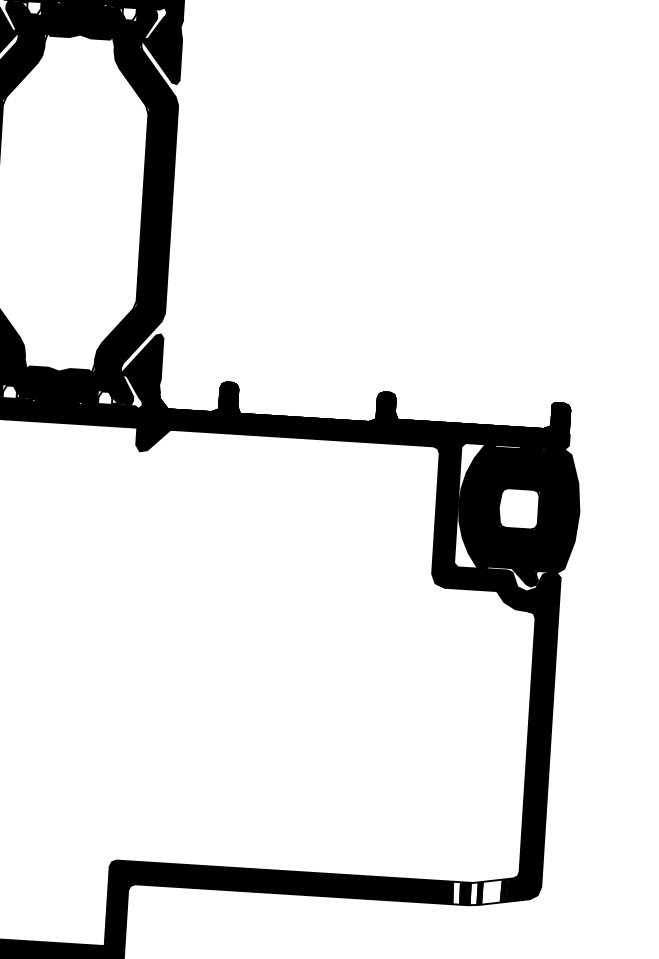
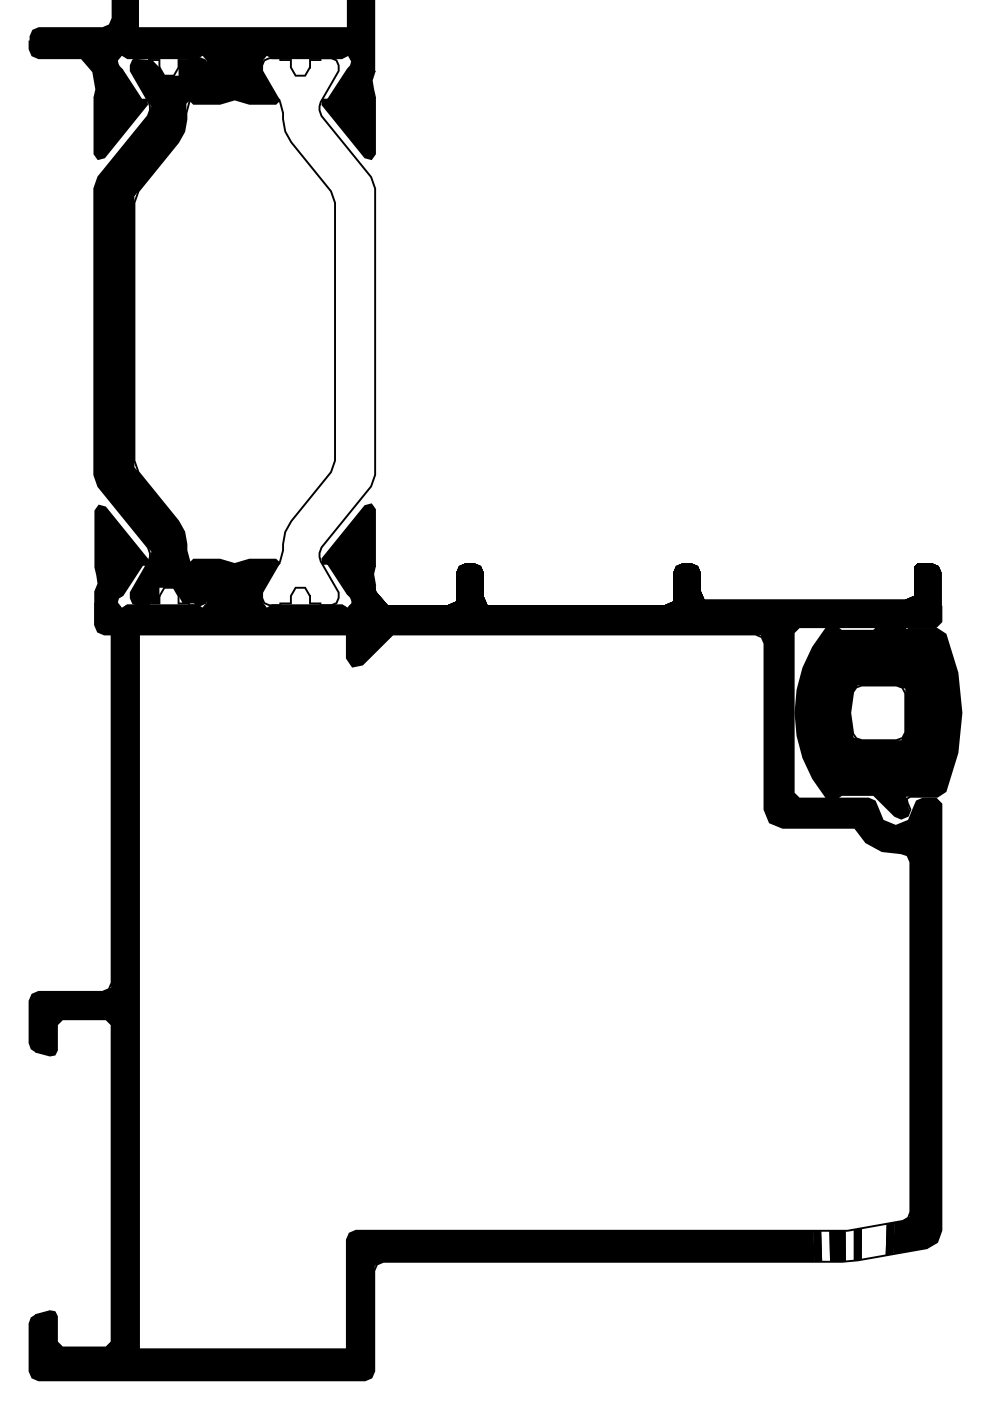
fill: (130, 206) -> (318, 331), removed

